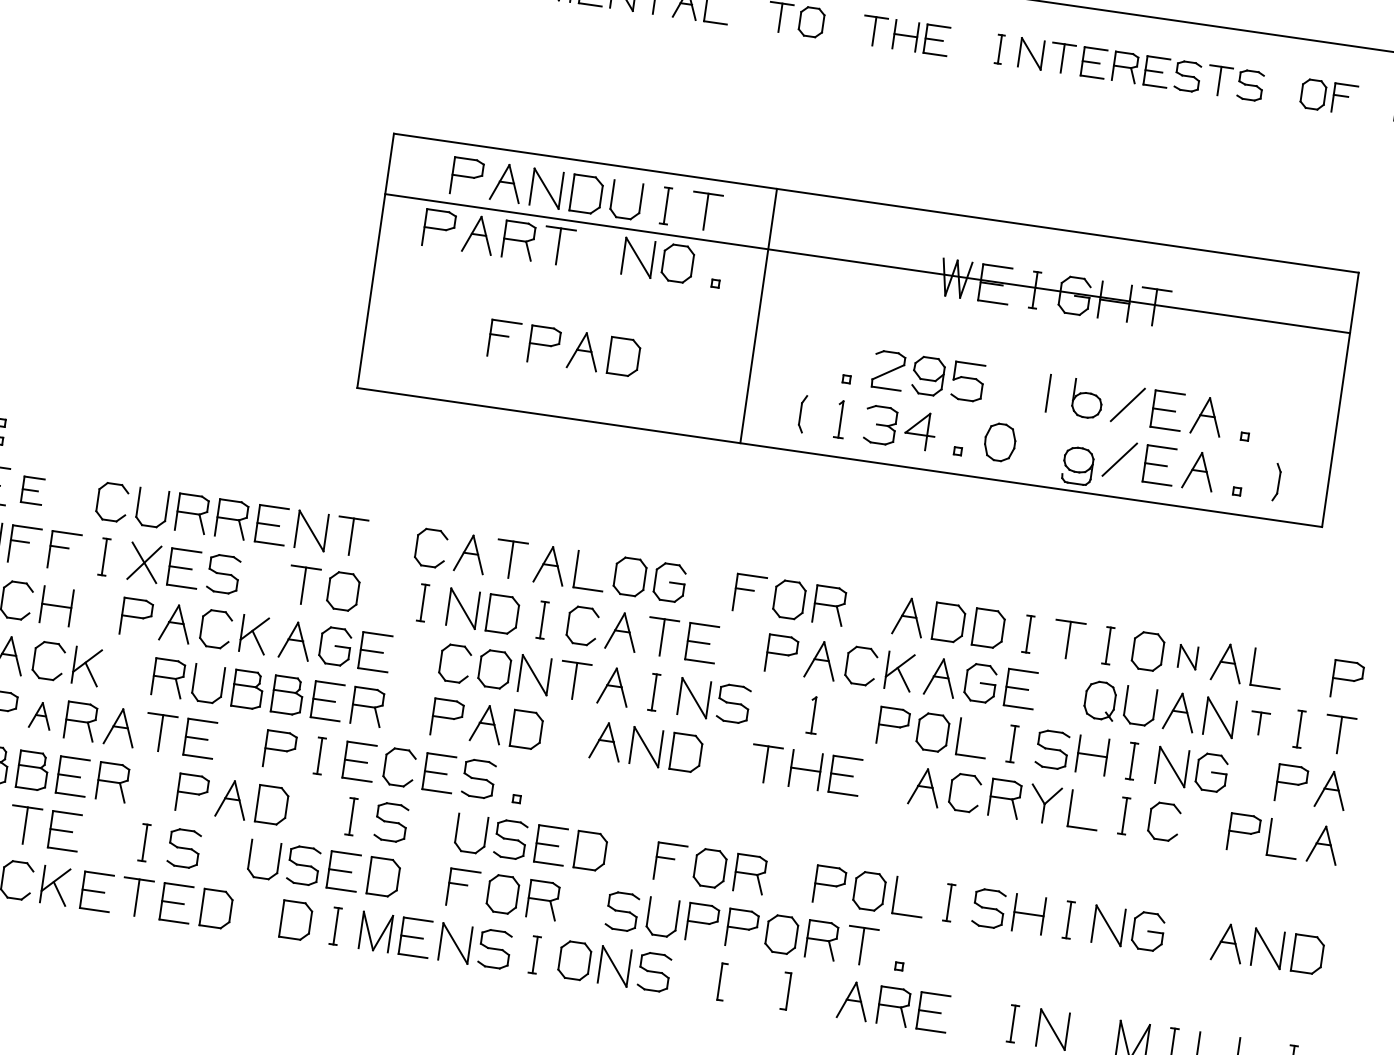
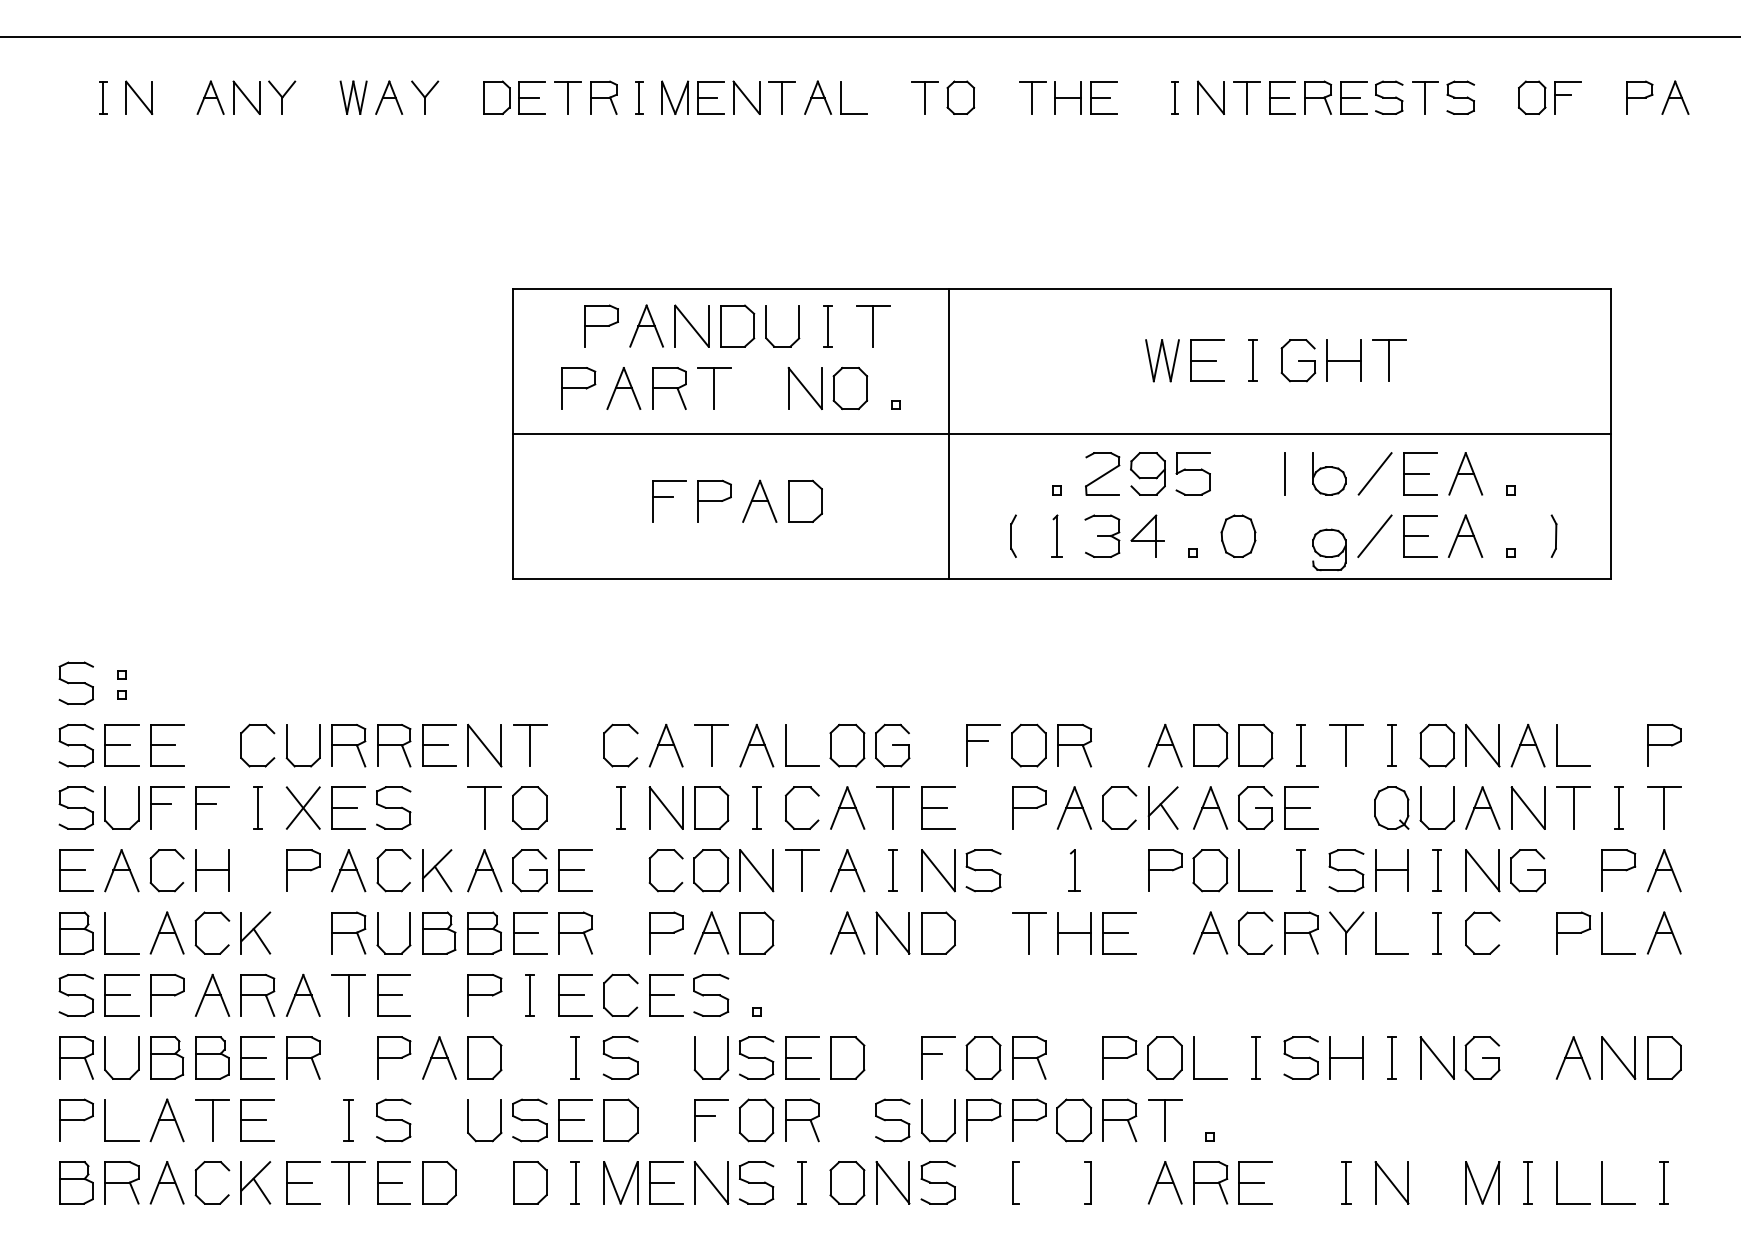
line: (867, 263) -> (1061, 434), moved
part: (33, 490) -> (167, 745), size x1.43
part: (1187, 657) -> (1482, 745), size x1.67
part: (41, 715) -> (212, 994), size x1.43
part: (1259, 723) -> (1573, 807), size x1.67

